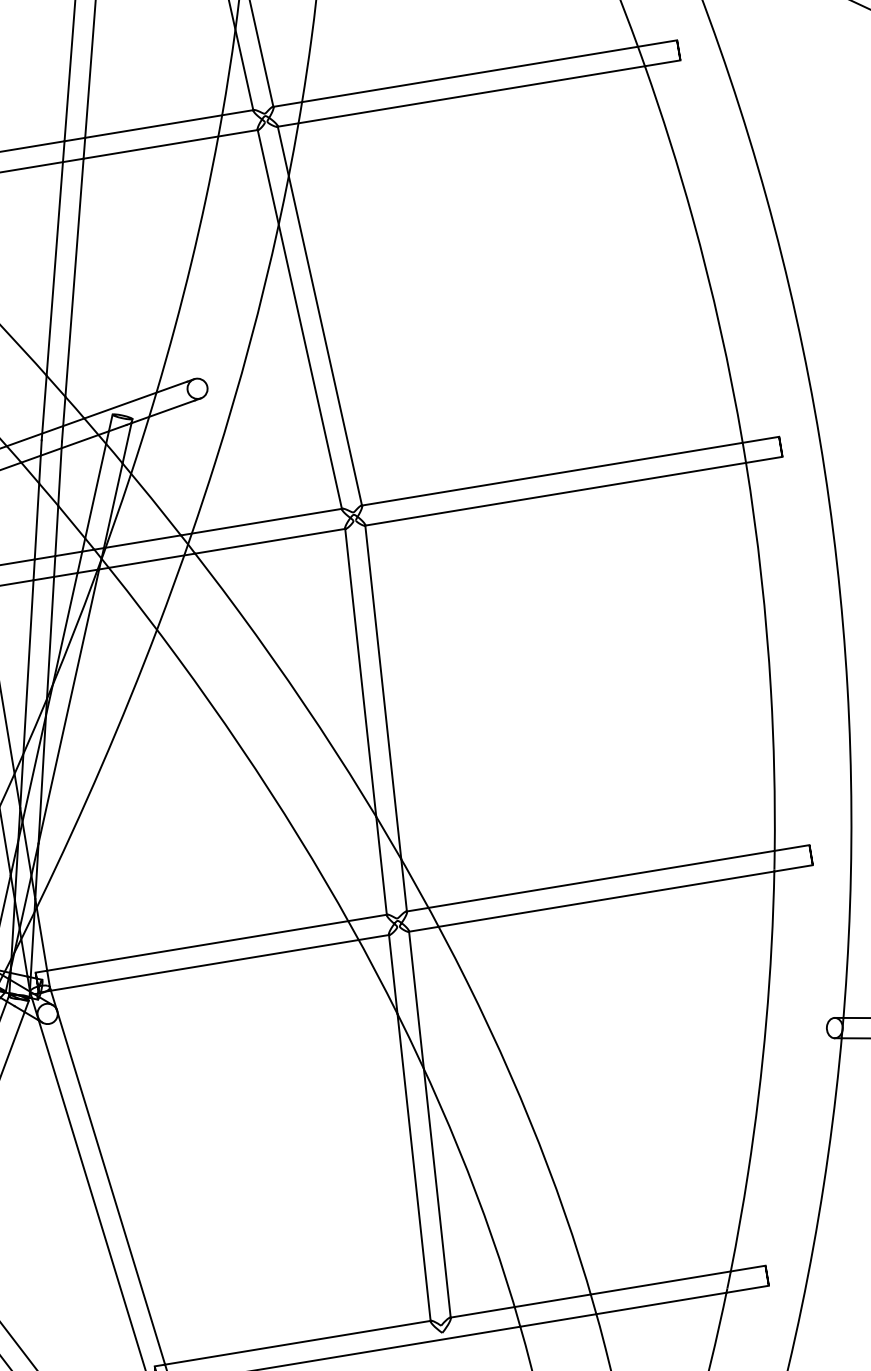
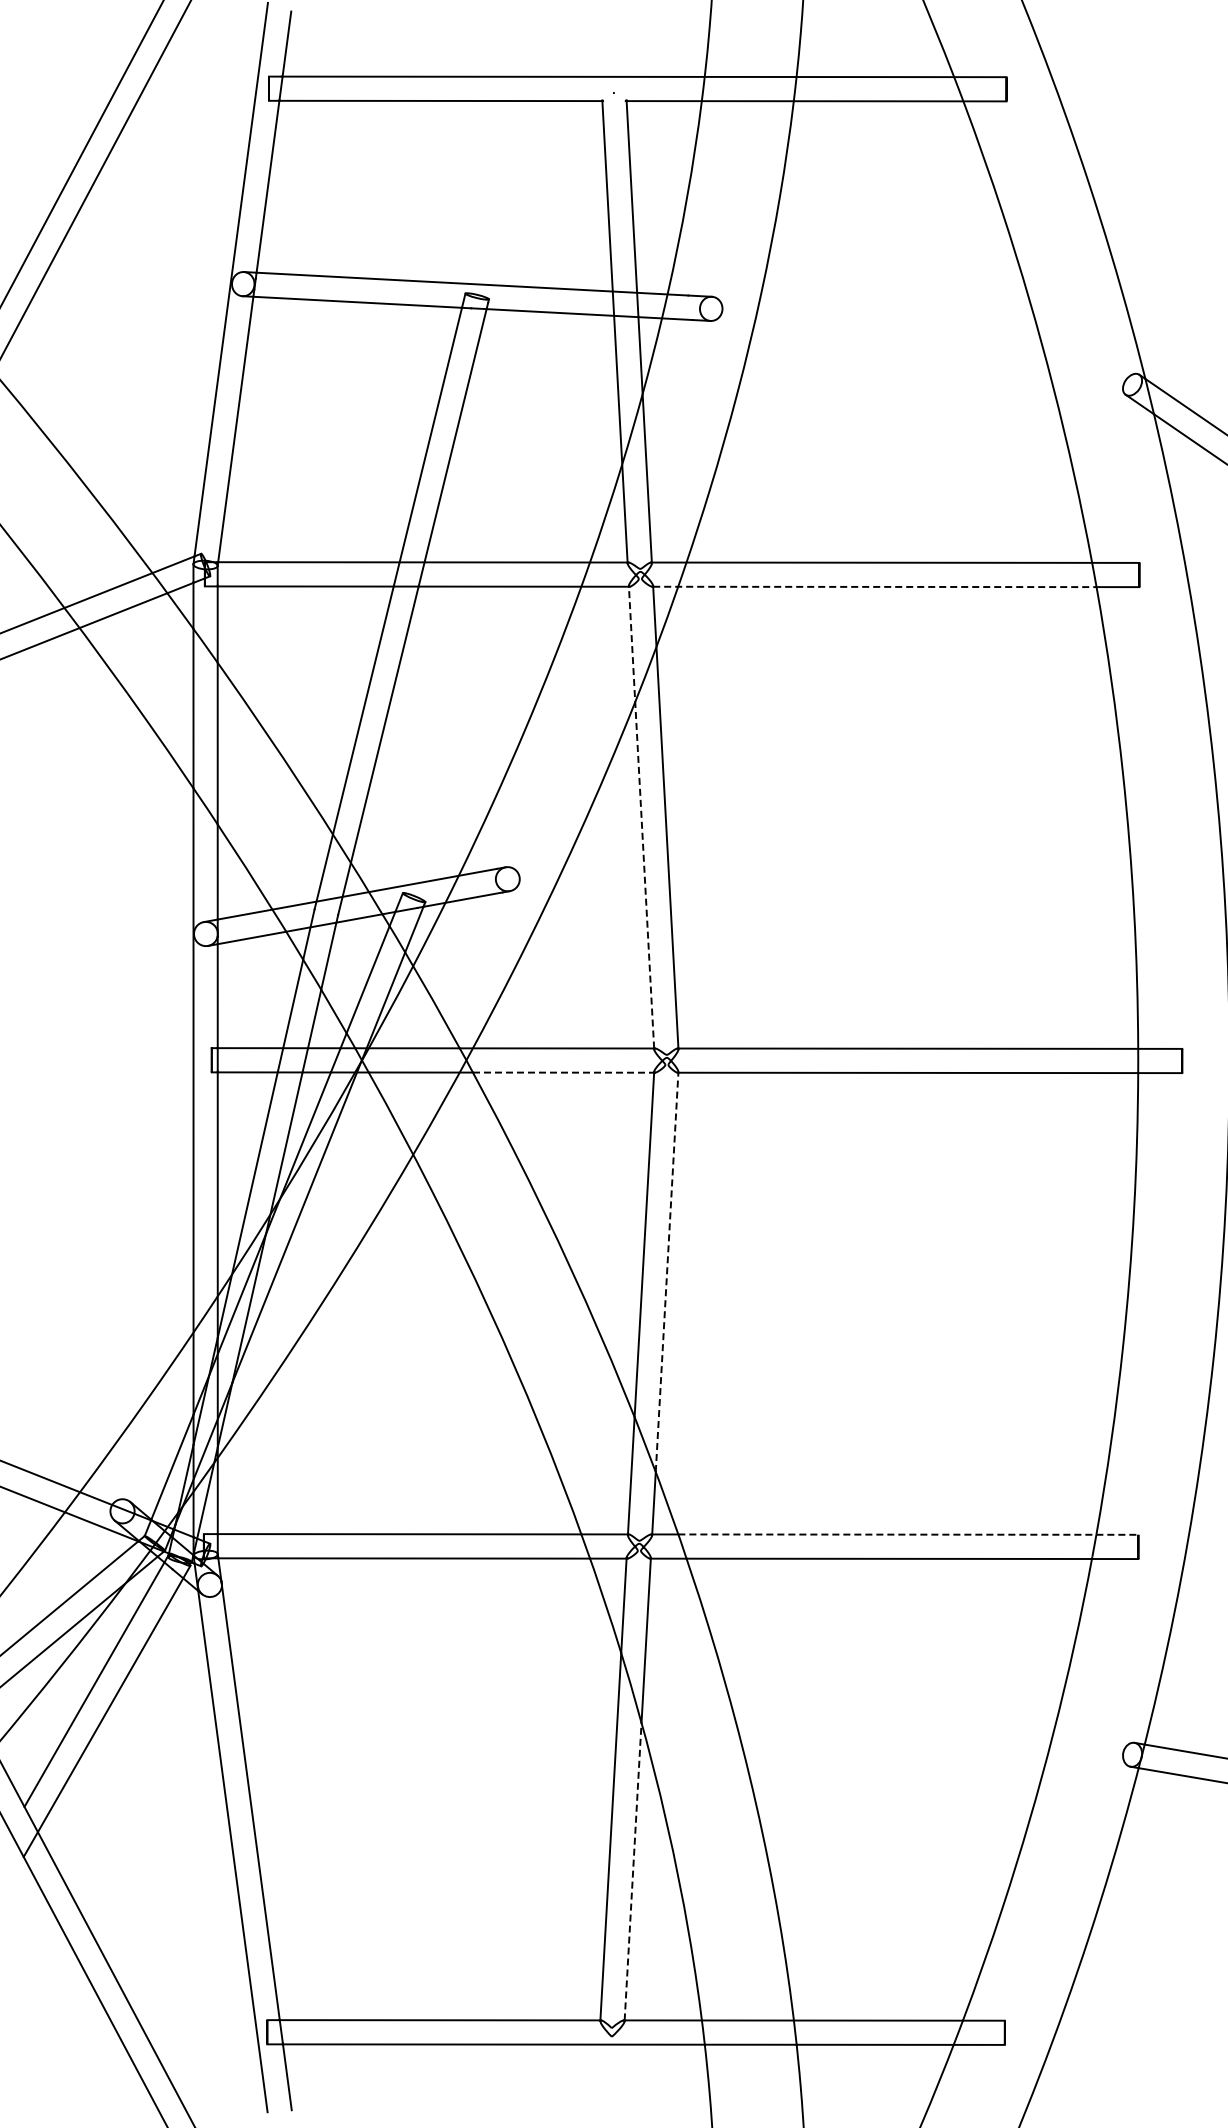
line: (461, 96) -> (874, 586), solid -> dashed
line: (299, 319) -> (641, 817), solid -> dashed
line: (270, 541) -> (563, 1072), solid -> dashed
line: (383, 691) -> (667, 1271), solid -> dashed
line: (619, 876) -> (908, 1534), solid -> dashed
line: (437, 1193) -> (633, 1871), solid -> dashed

